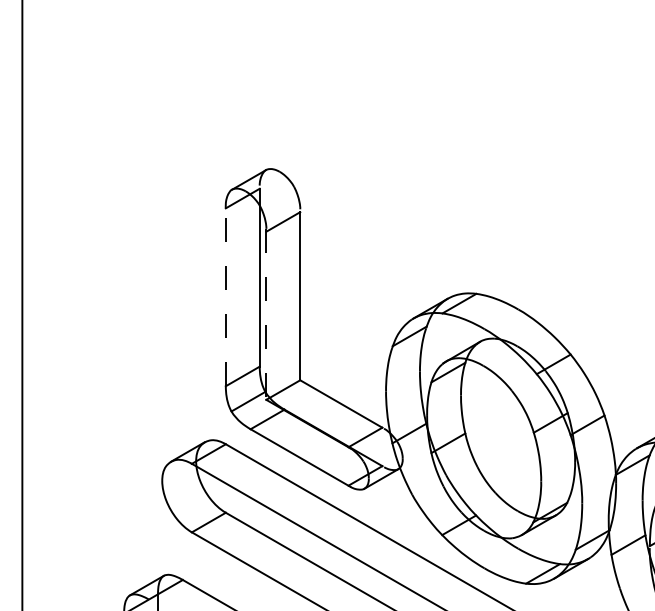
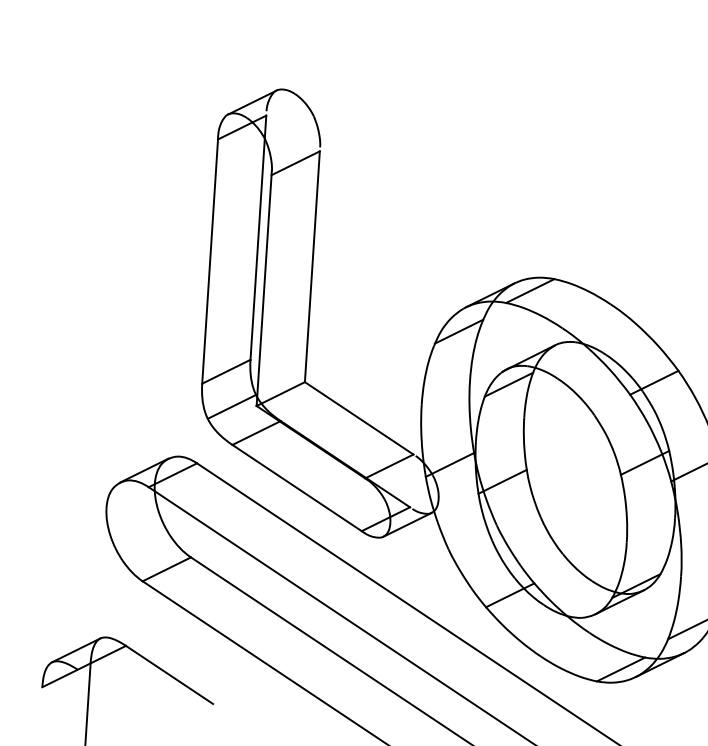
line: (225, 297) -> (209, 261), dashed -> solid
line: (266, 314) -> (264, 288), dashed -> solid

